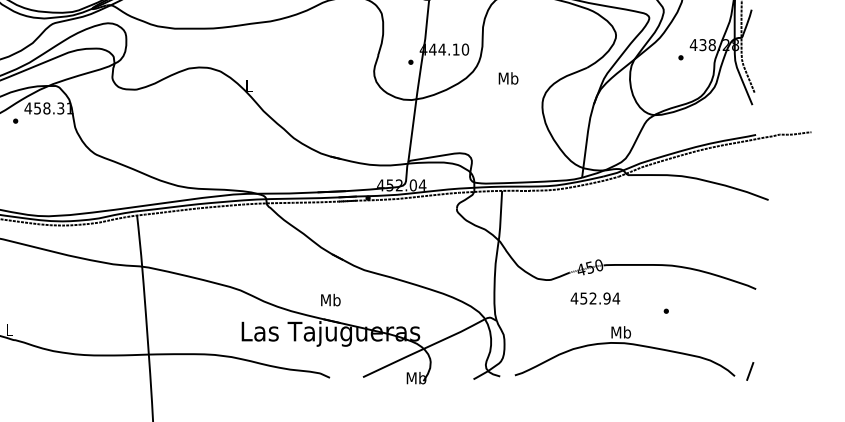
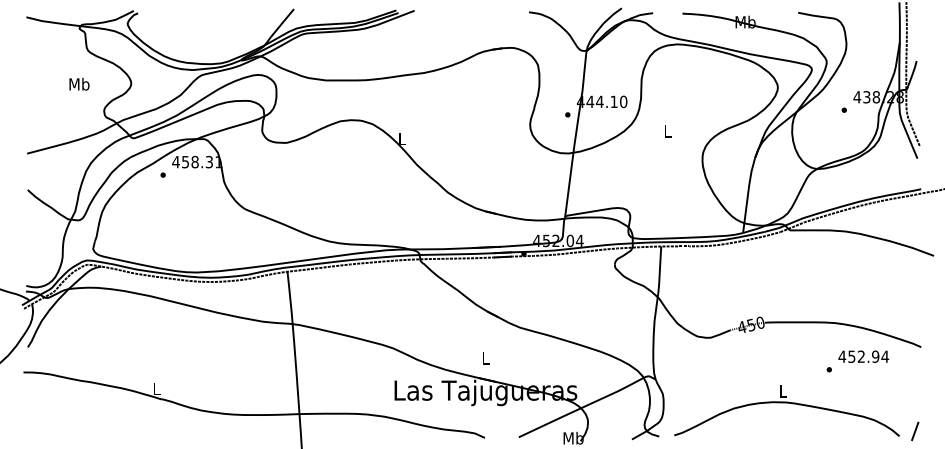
text: (508, 78) -> (667, 131), Mb -> L
text: (595, 298) -> (863, 356), moved
text: (330, 300) -> (485, 358), Mb -> L
text: (621, 332) -> (783, 391), Mb -> L

